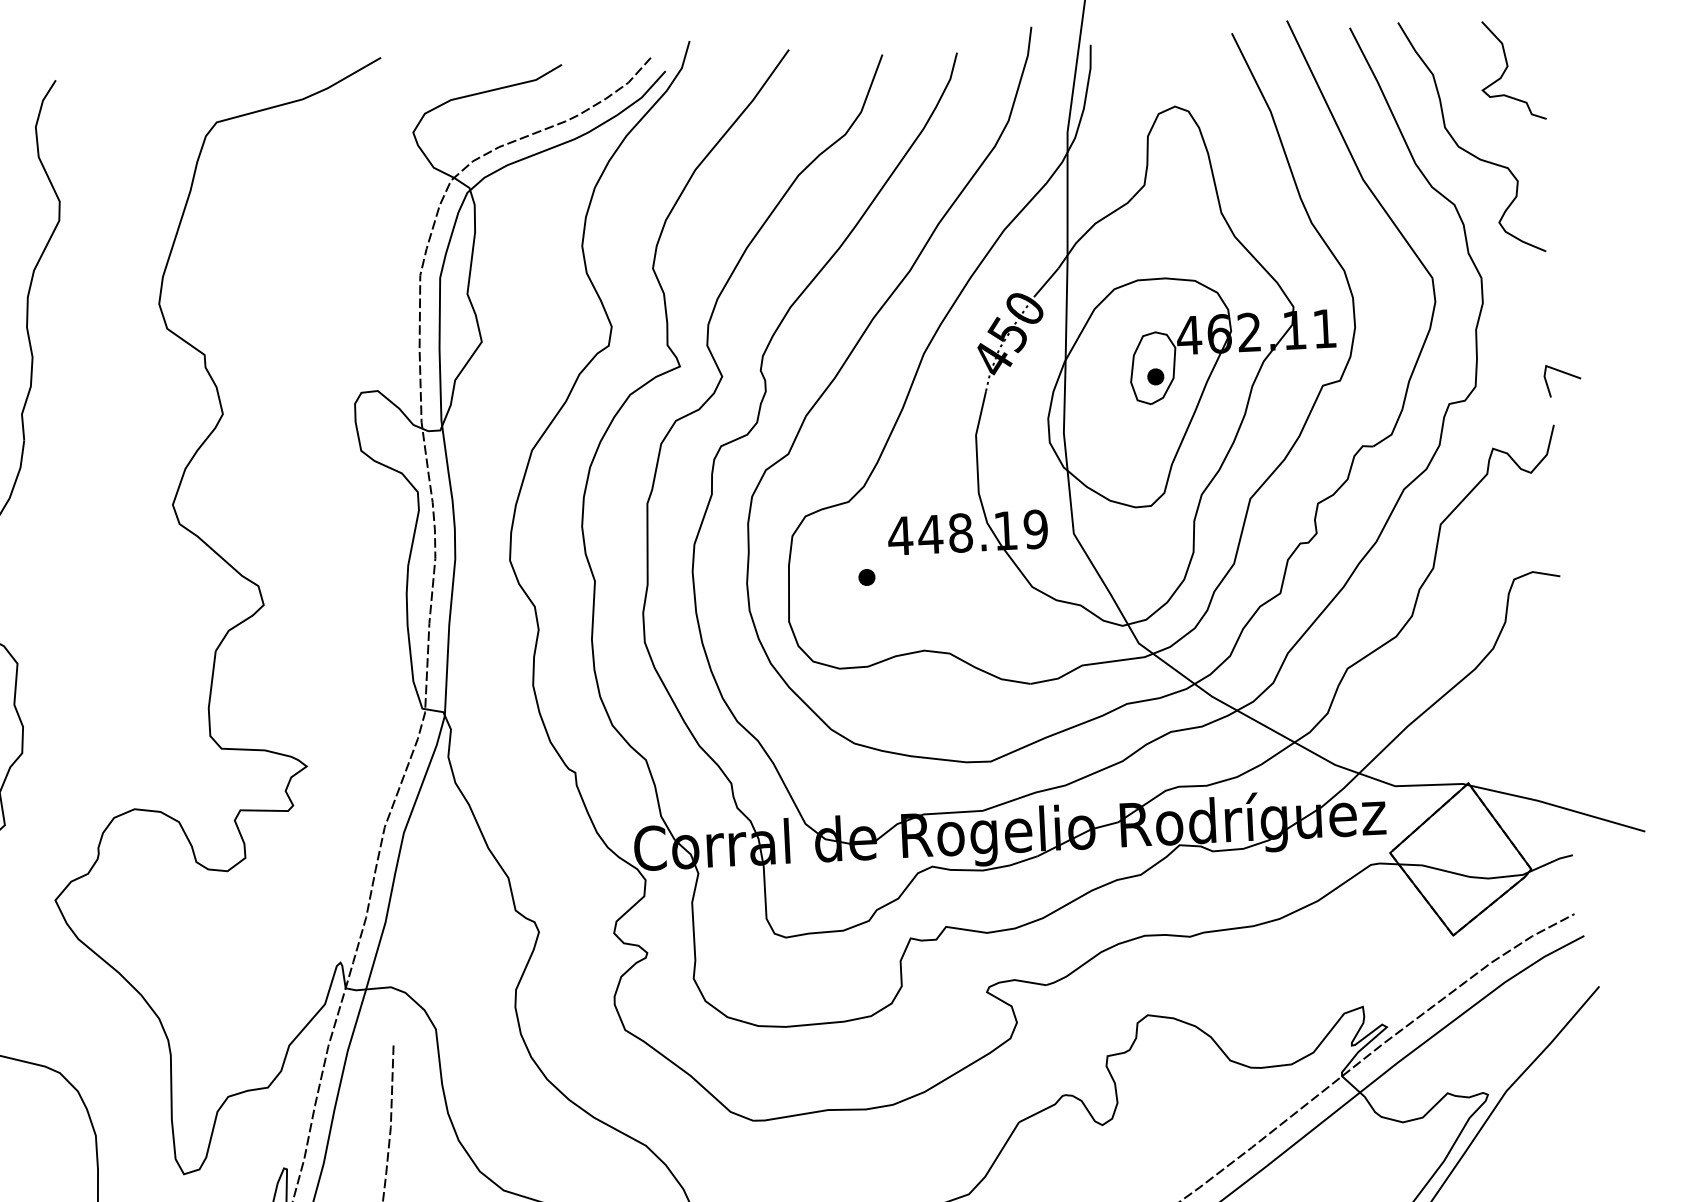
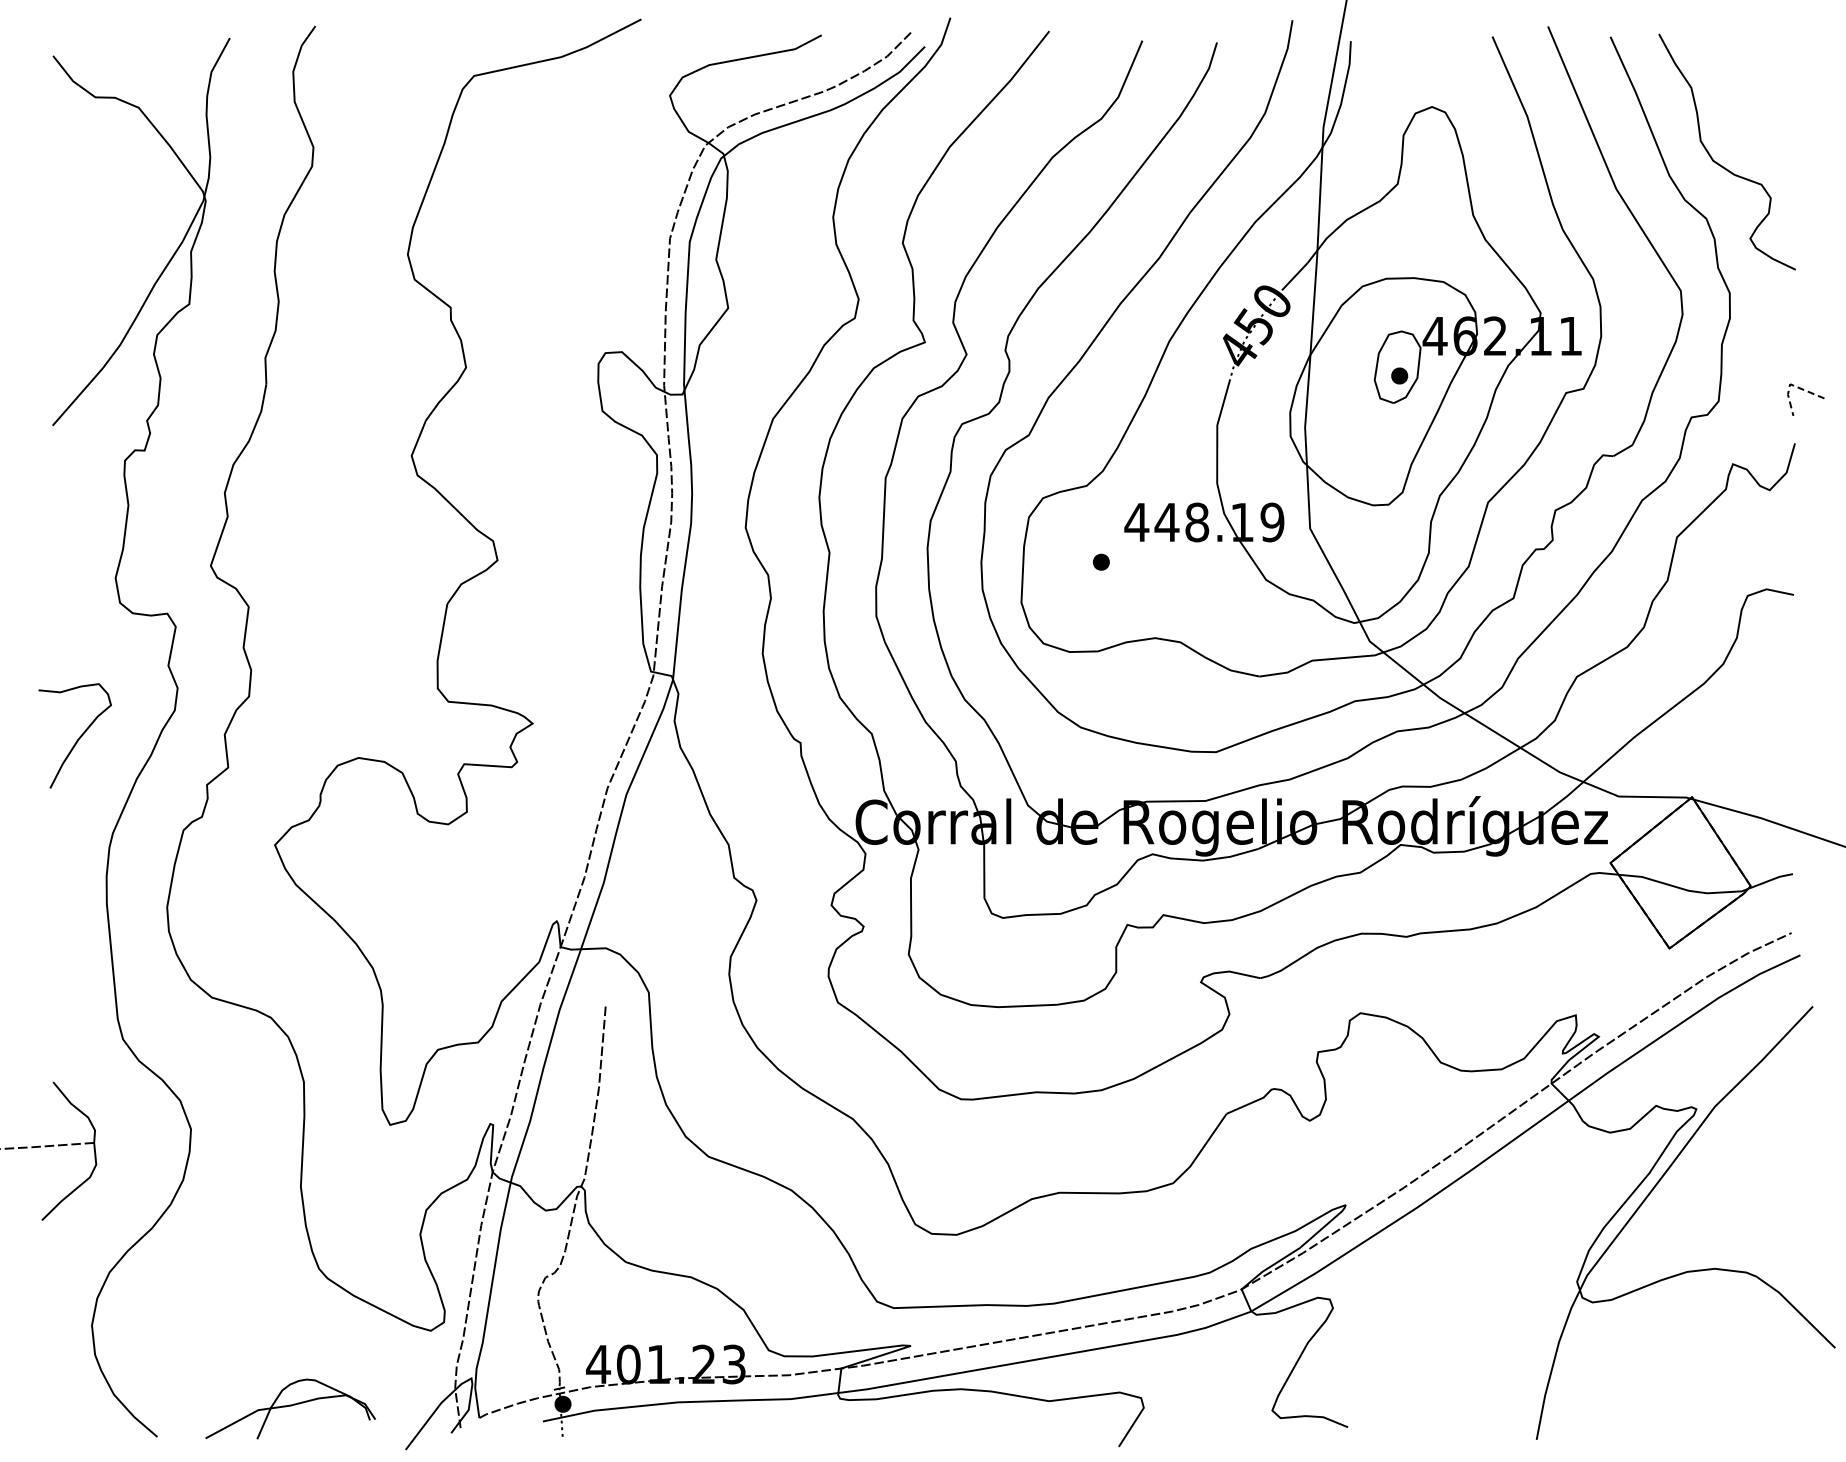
curve: (1507, 67) -> (1766, 84), removed
line: (1547, 366) -> (1791, 384), solid -> dashed

